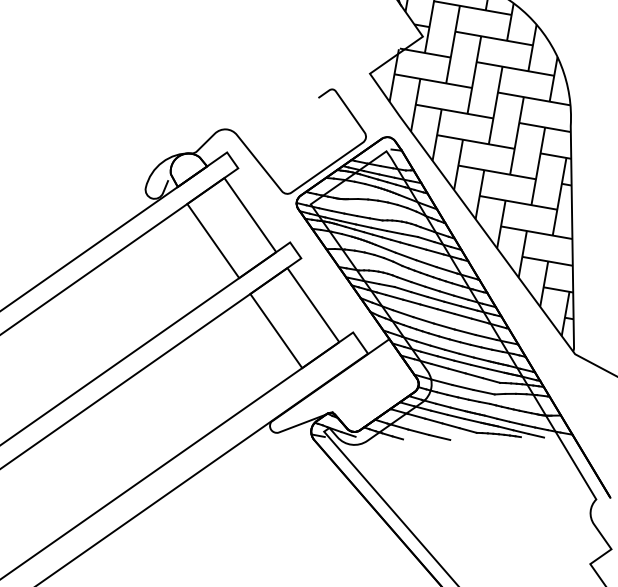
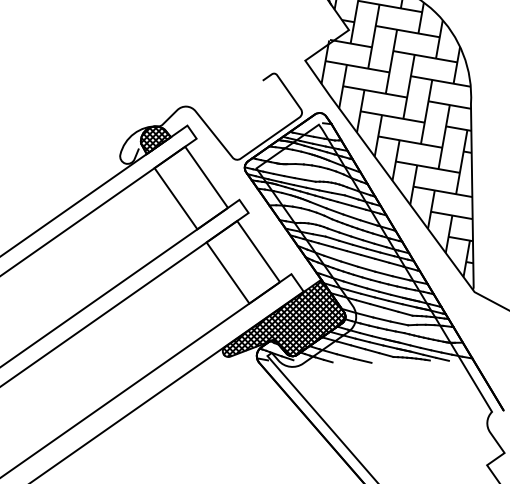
hatch: (188, 169) -> (155, 139), added
hatch: (344, 386) -> (284, 318), added

